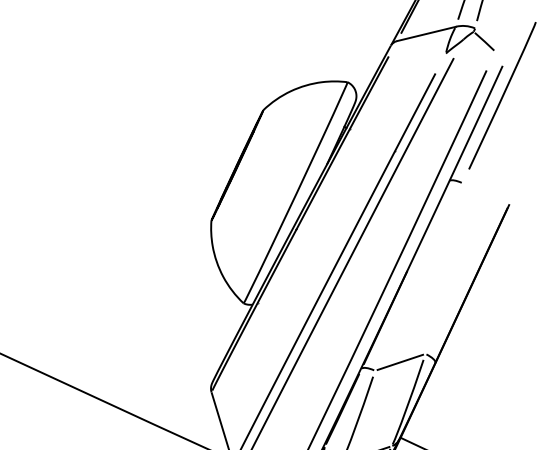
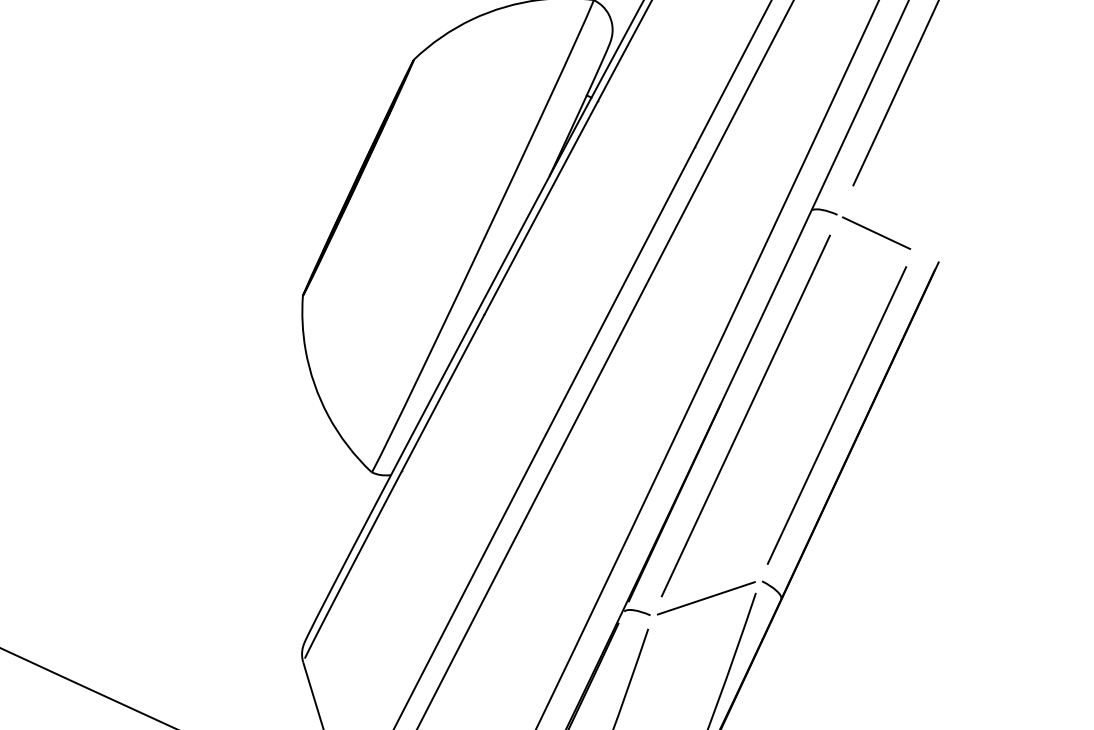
line: (479, 191) -> (875, 233), added
line: (418, 276) -> (745, 414), added
line: (461, 276) -> (836, 414), added

